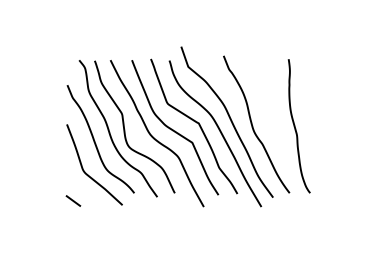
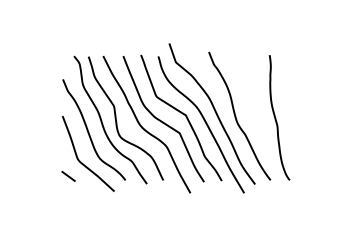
line: (73, 200) -> (68, 175), moved

